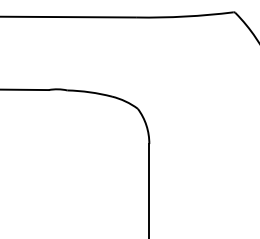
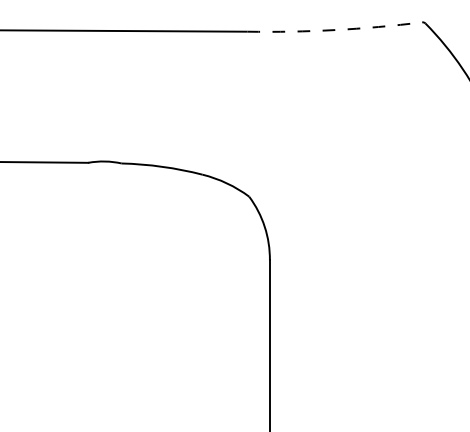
arc: (185, 16) -> (335, 29), solid -> dashed

